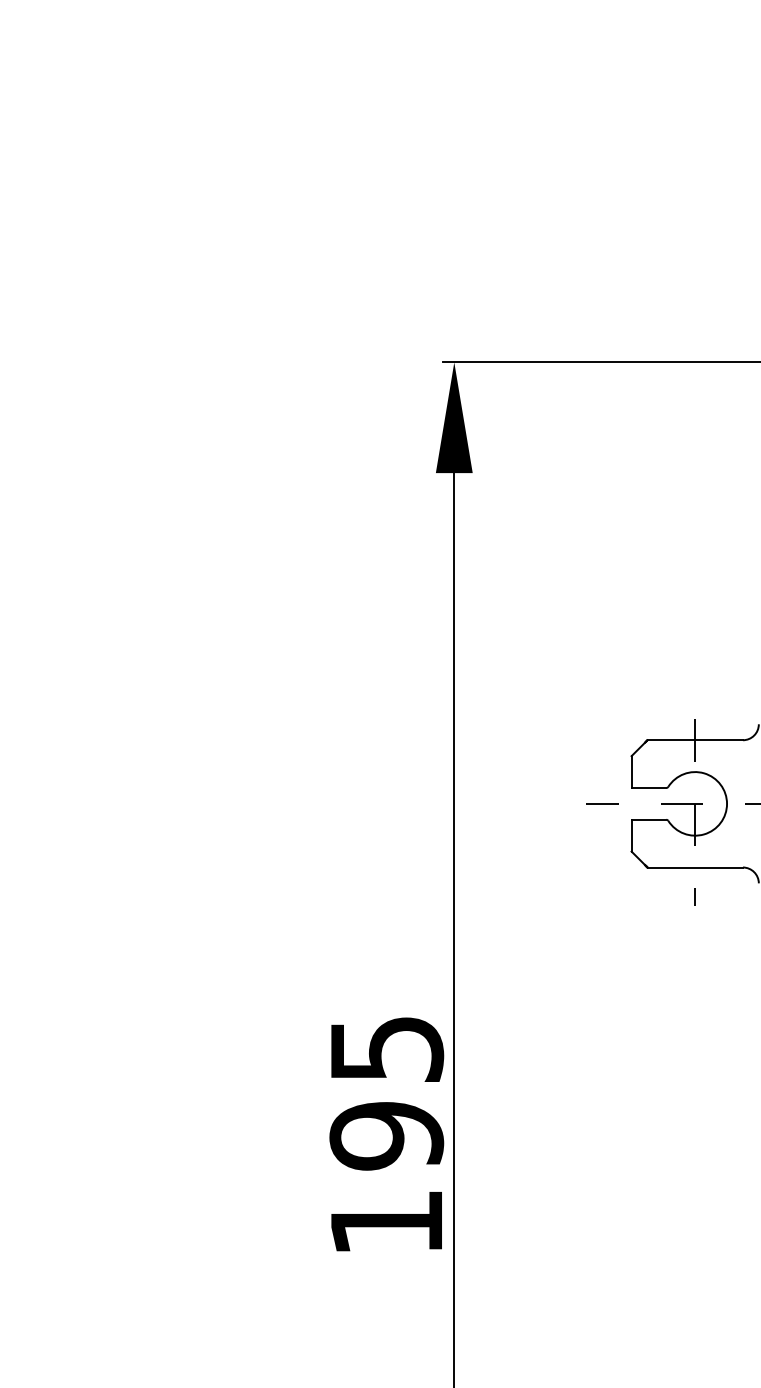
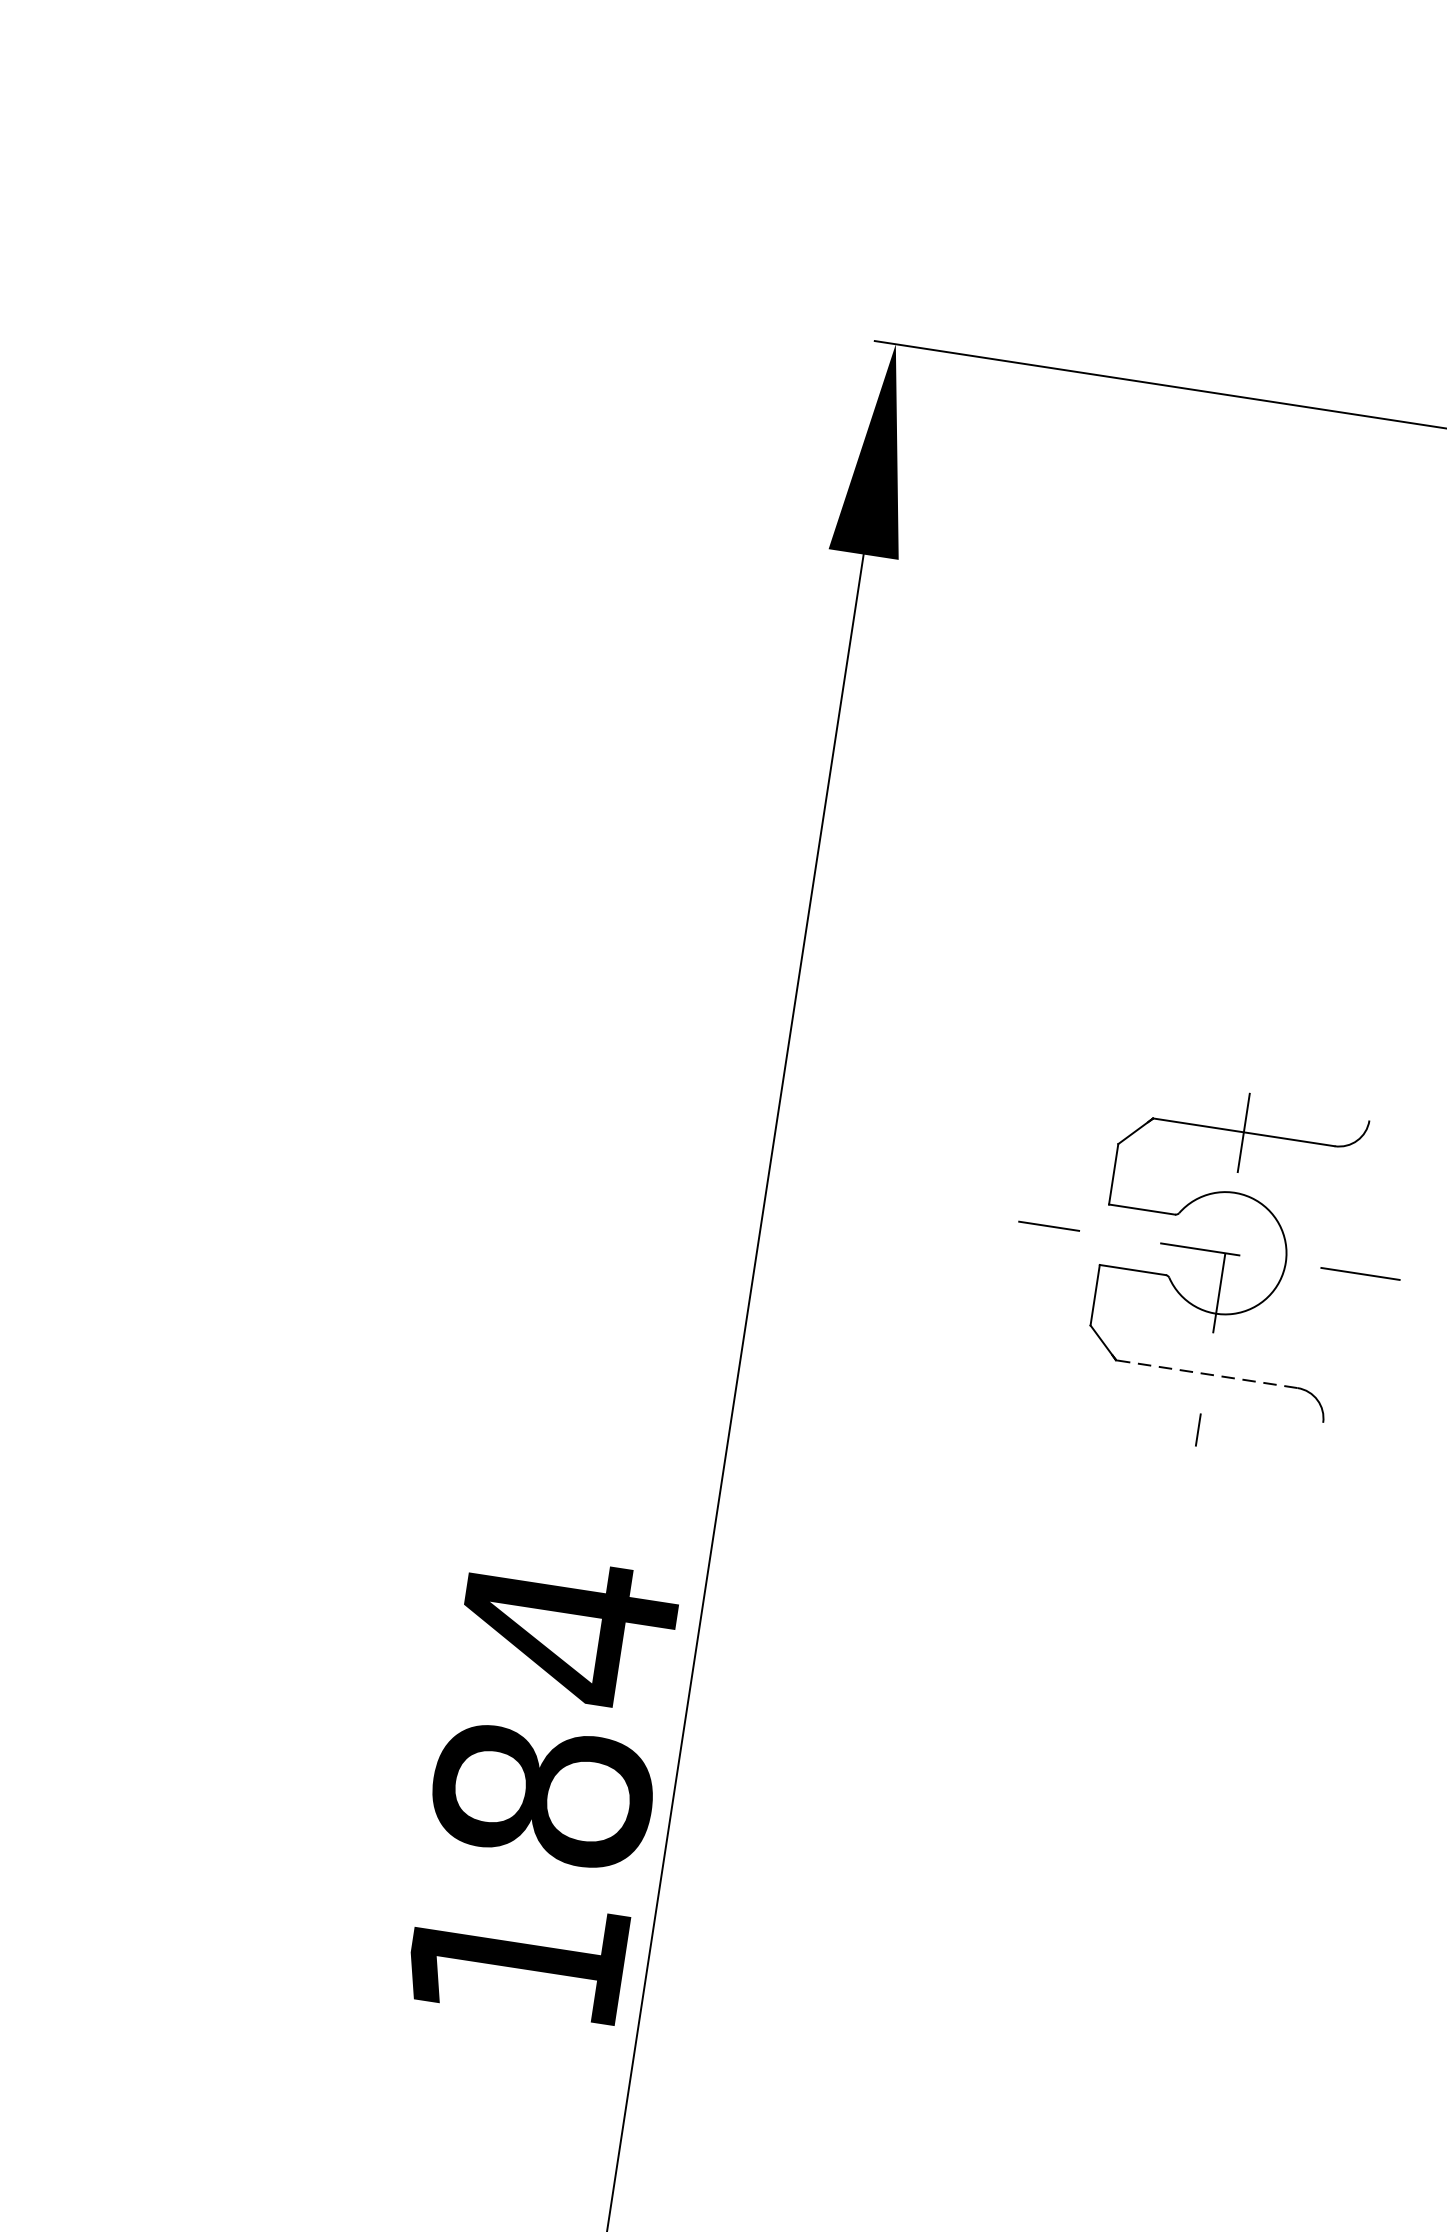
line: (695, 867) -> (1207, 1374), solid -> dashed
text: (386, 1091) -> (554, 1710), 195 -> 184

